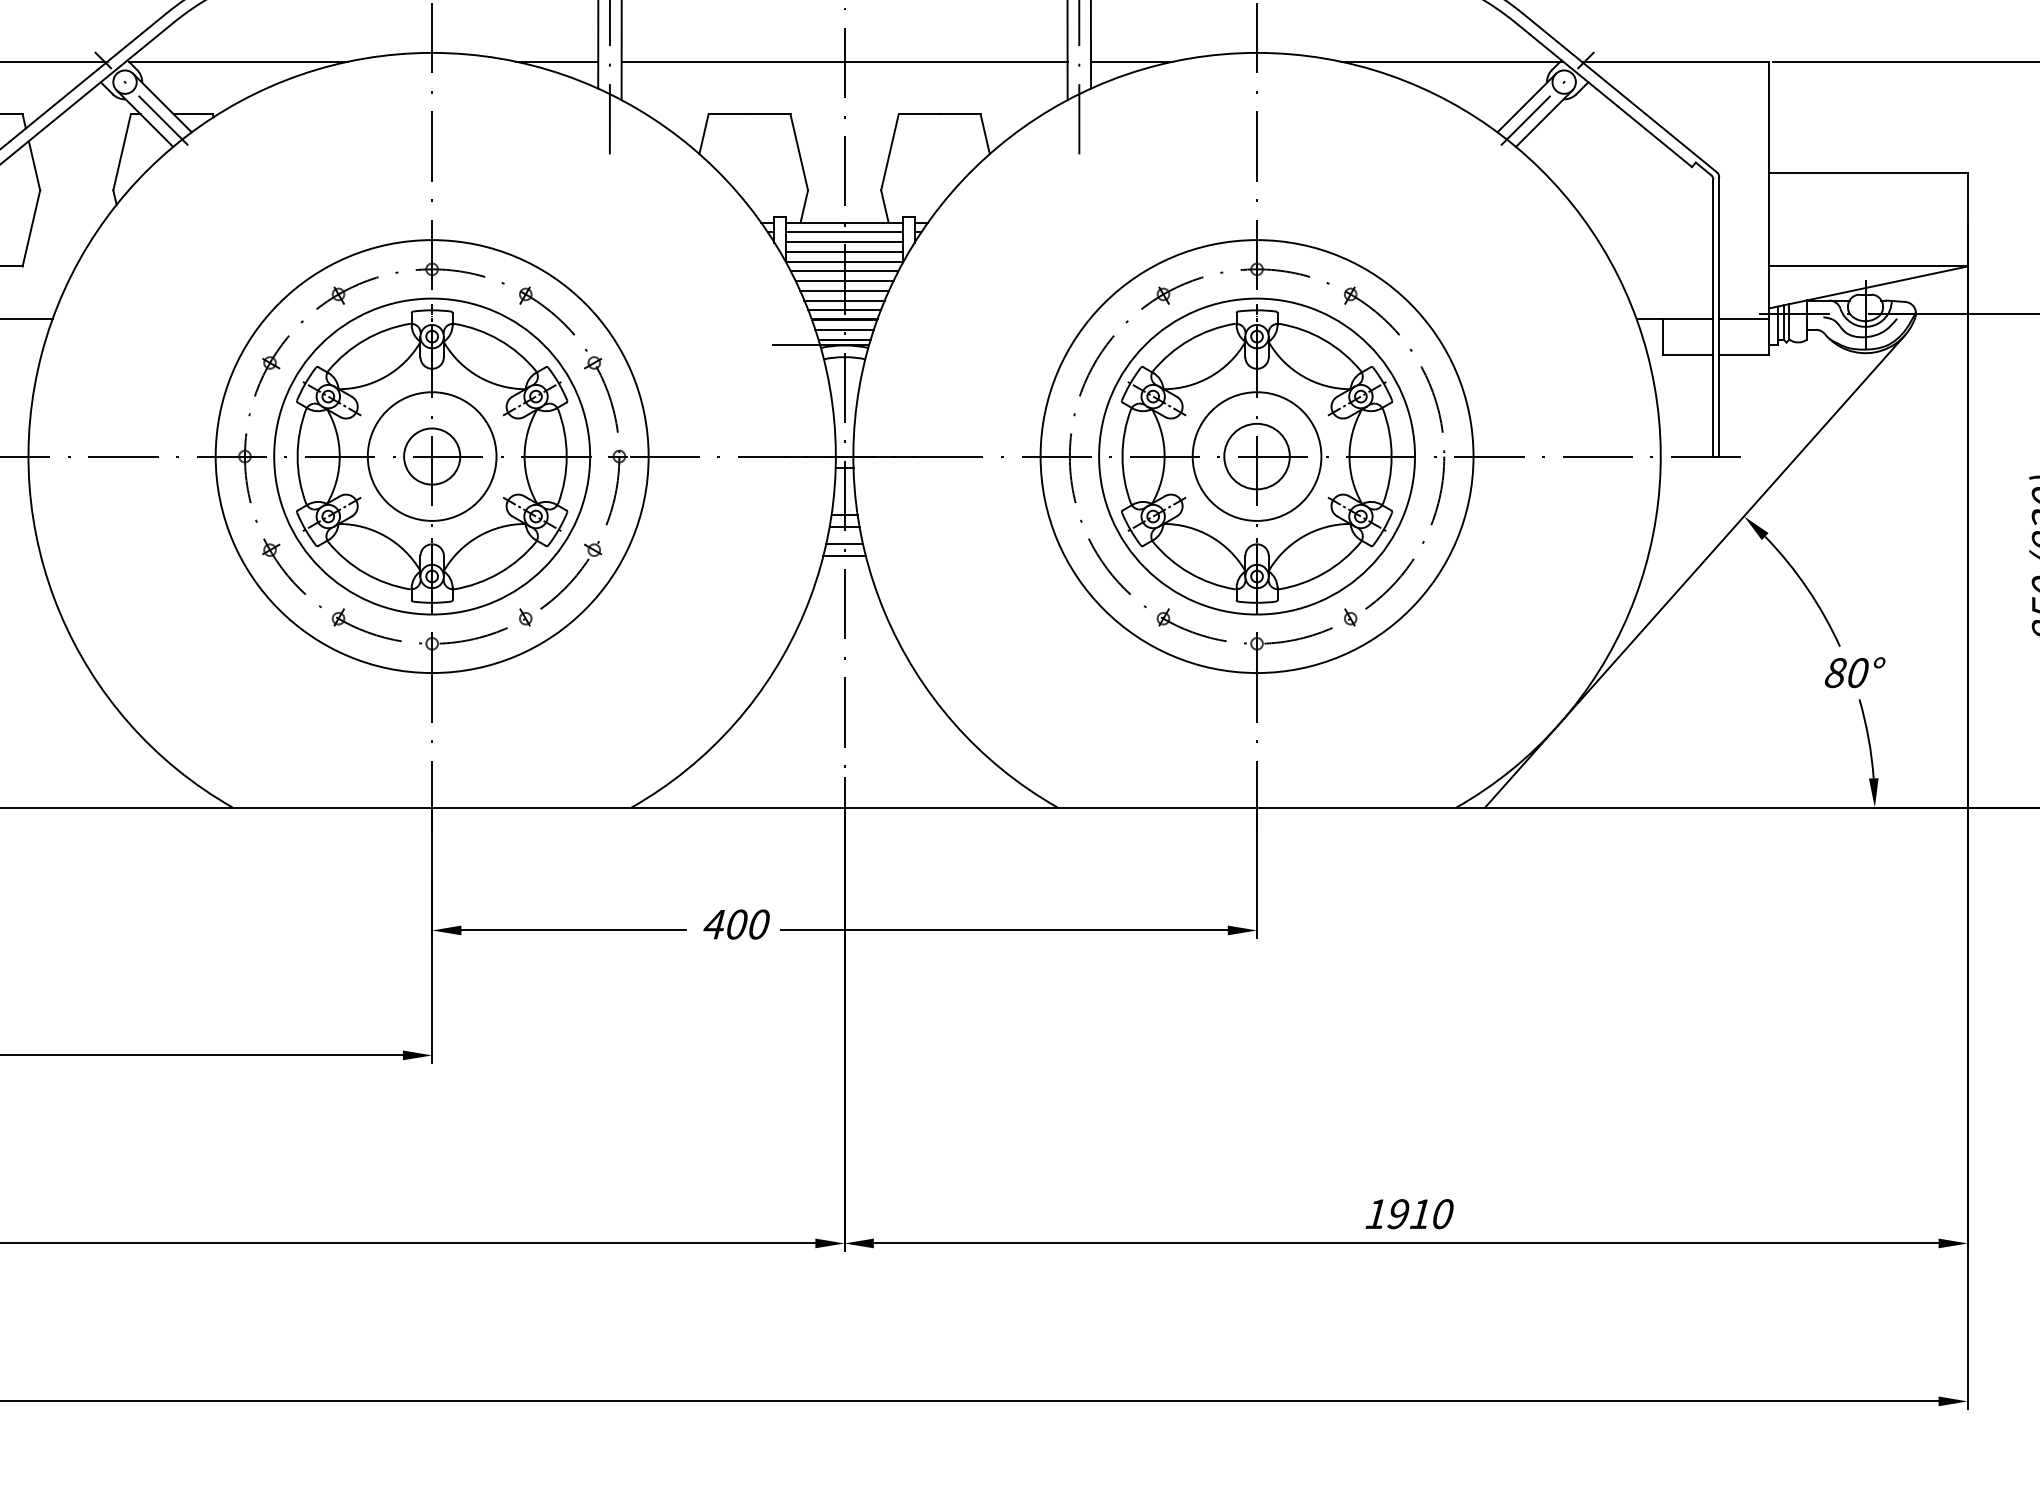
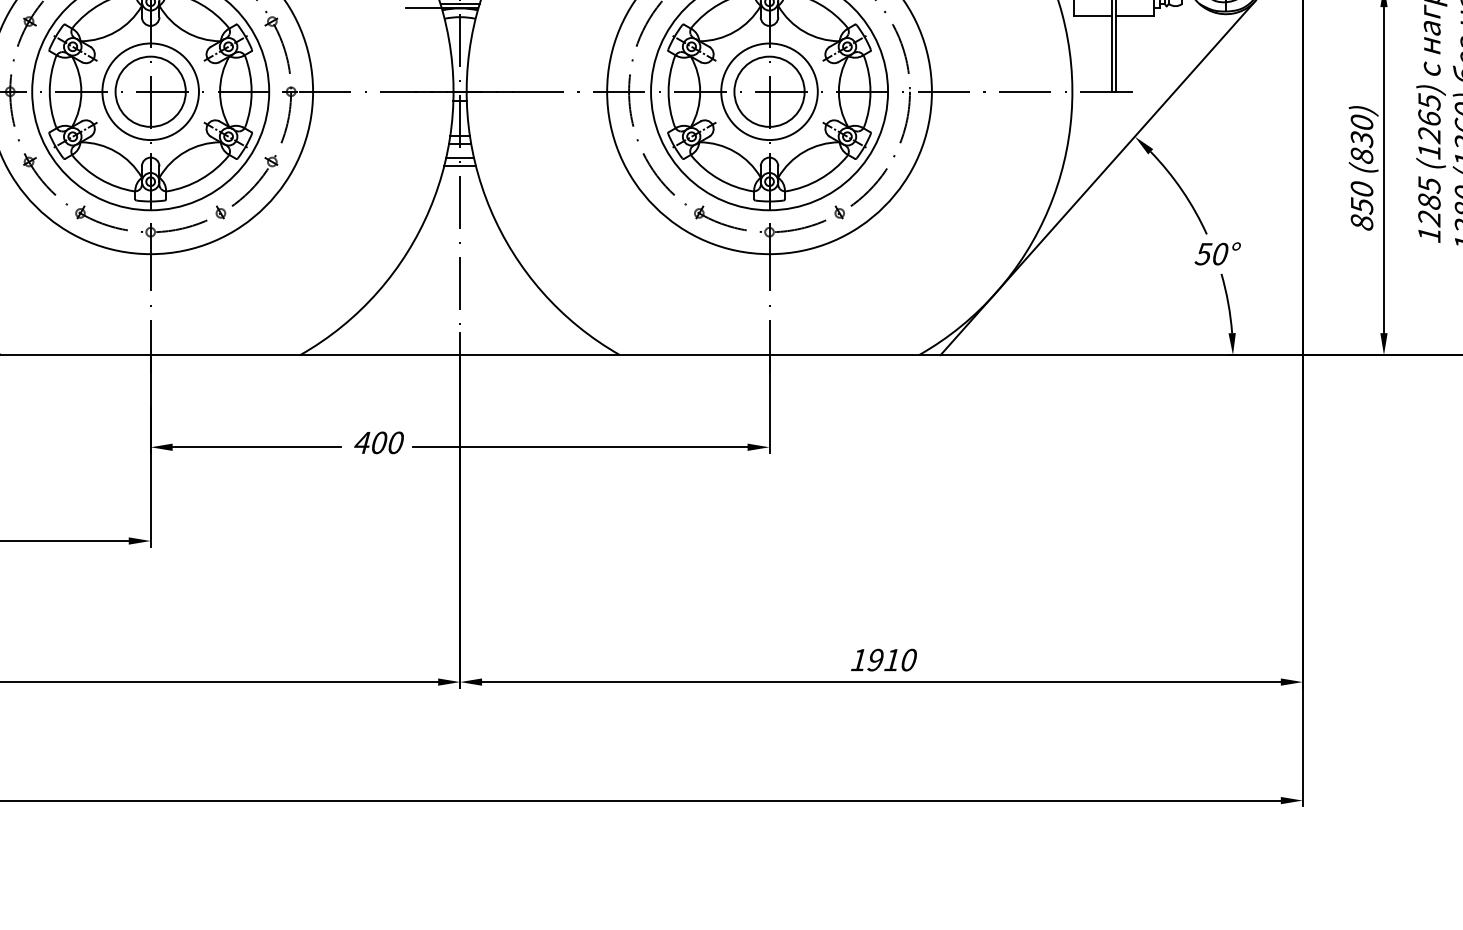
circle: (431, 456) -> (150, 91), size x1.67
circle: (1256, 456) -> (769, 91), size x1.43
text: (1835, 672) -> (1203, 253), 80° -> 50°

